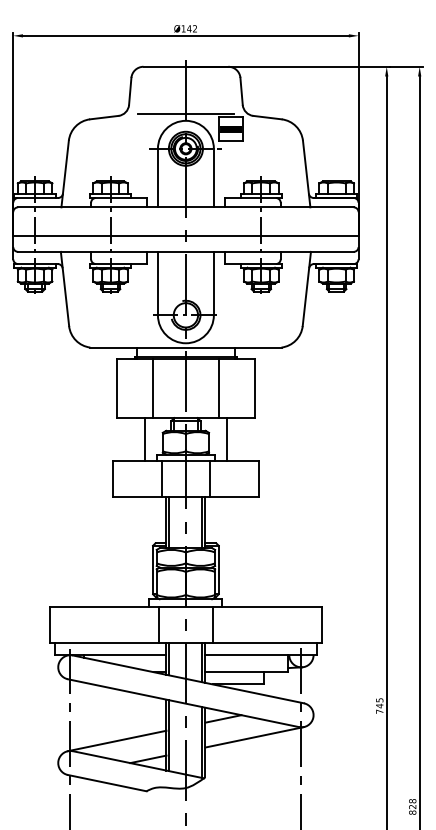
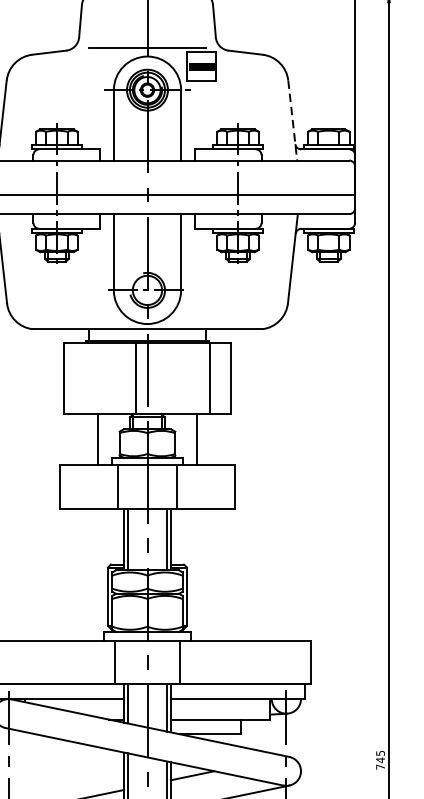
line: (306, 174) -> (292, 121), solid -> dashed
line: (152, 388) -> (136, 378), moved
line: (219, 388) -> (210, 378), moved

